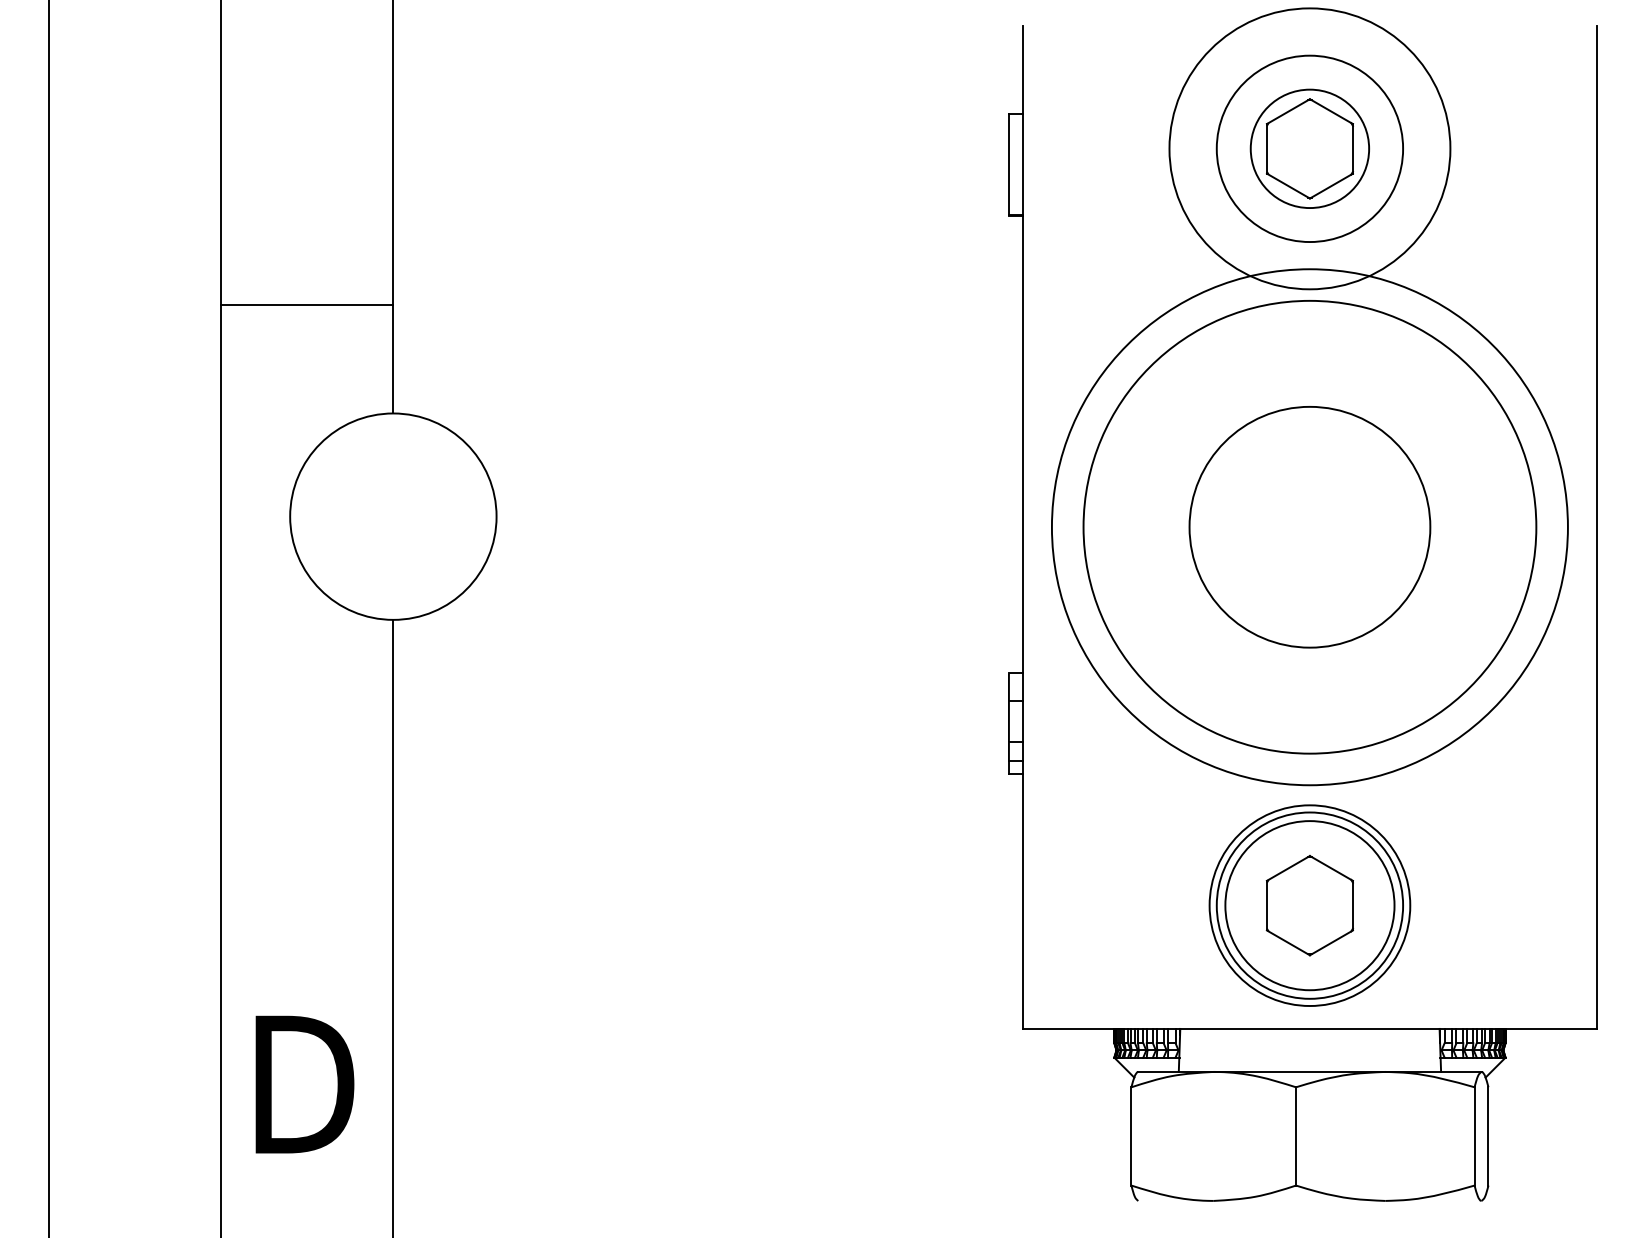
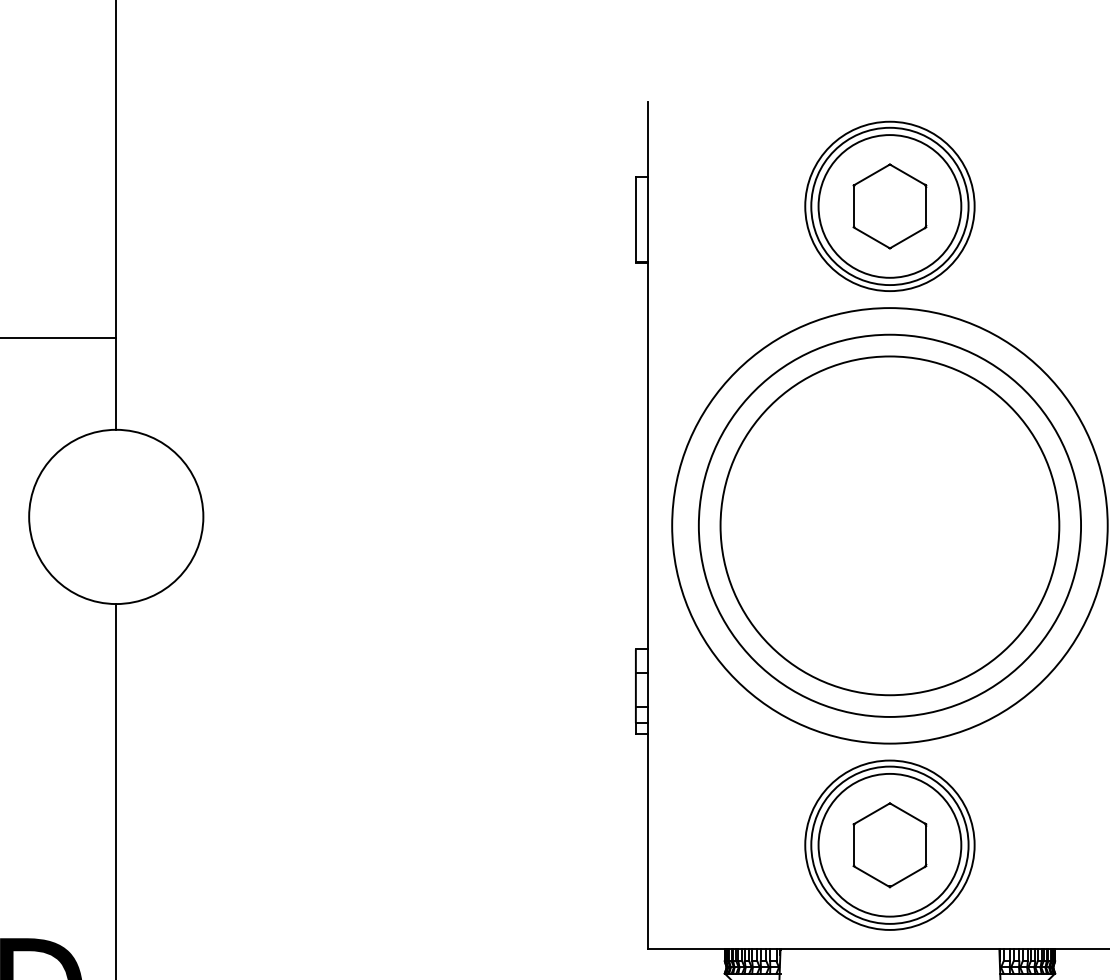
circle: (1309, 148) -> (889, 206), size x0.71
circle: (1309, 148) -> (889, 206), size x1.43
circle: (1309, 526) -> (889, 525), size x1.67

